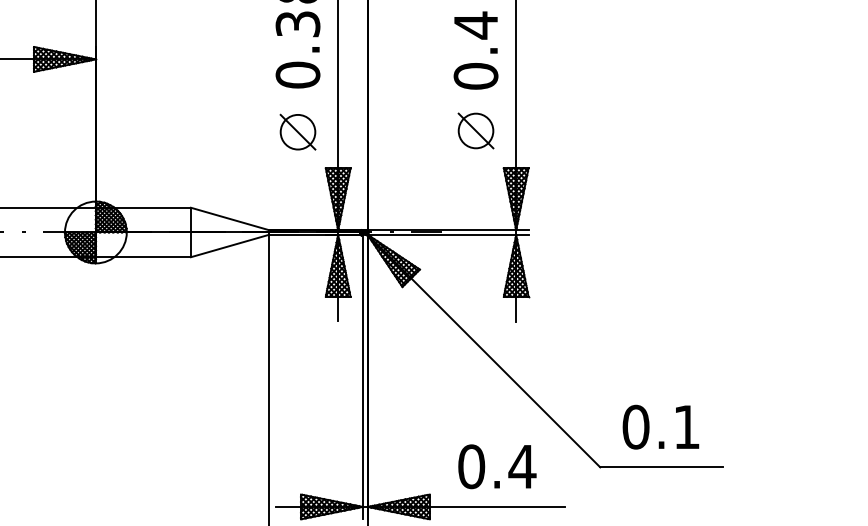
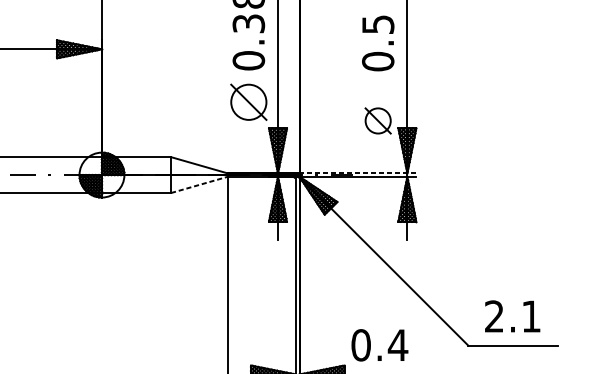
text: (476, 25) -> (378, 24), 0.4 -> 0.5
part: (475, 130) -> (377, 120), moved
part: (297, 131) -> (248, 101), size x1.4
line: (447, 230) -> (357, 173), solid -> dashed
line: (229, 246) -> (199, 185), solid -> dashed
text: (635, 426) -> (494, 316), 0.1 -> 2.1
text: (497, 466) -> (379, 345), moved

